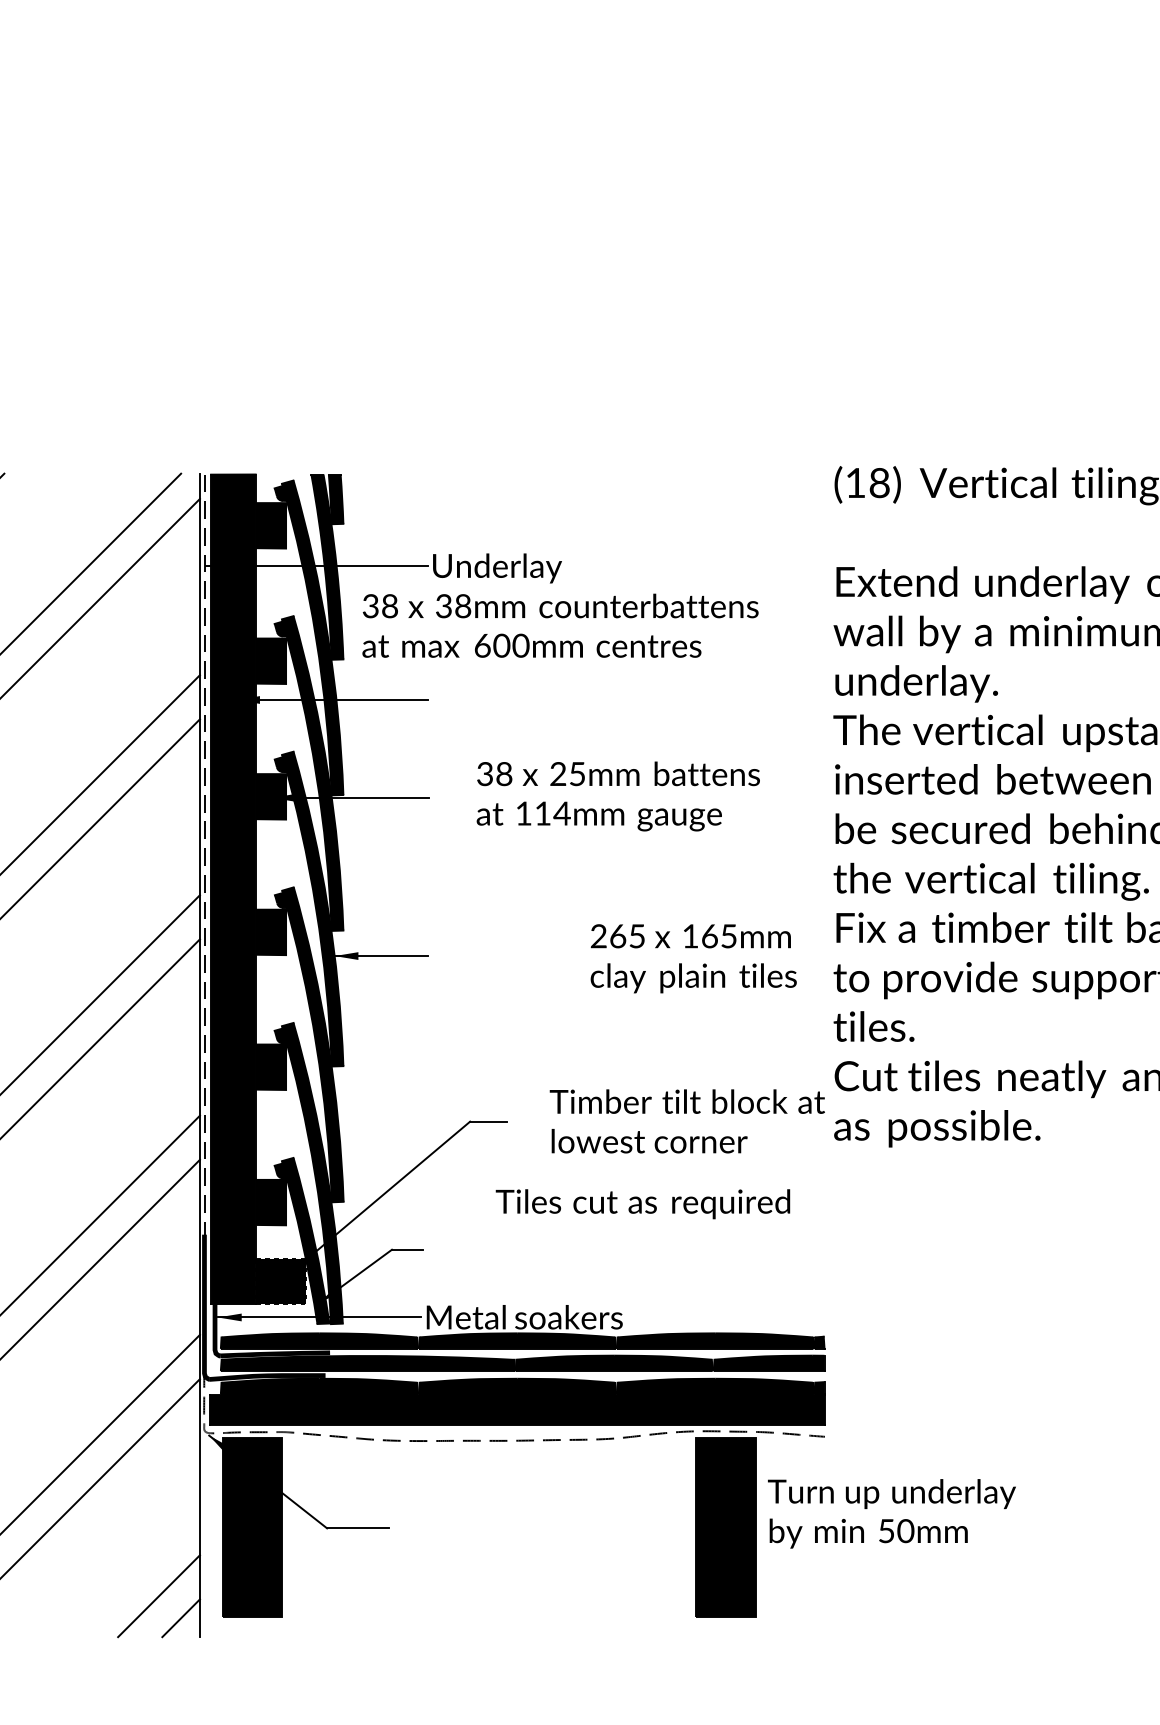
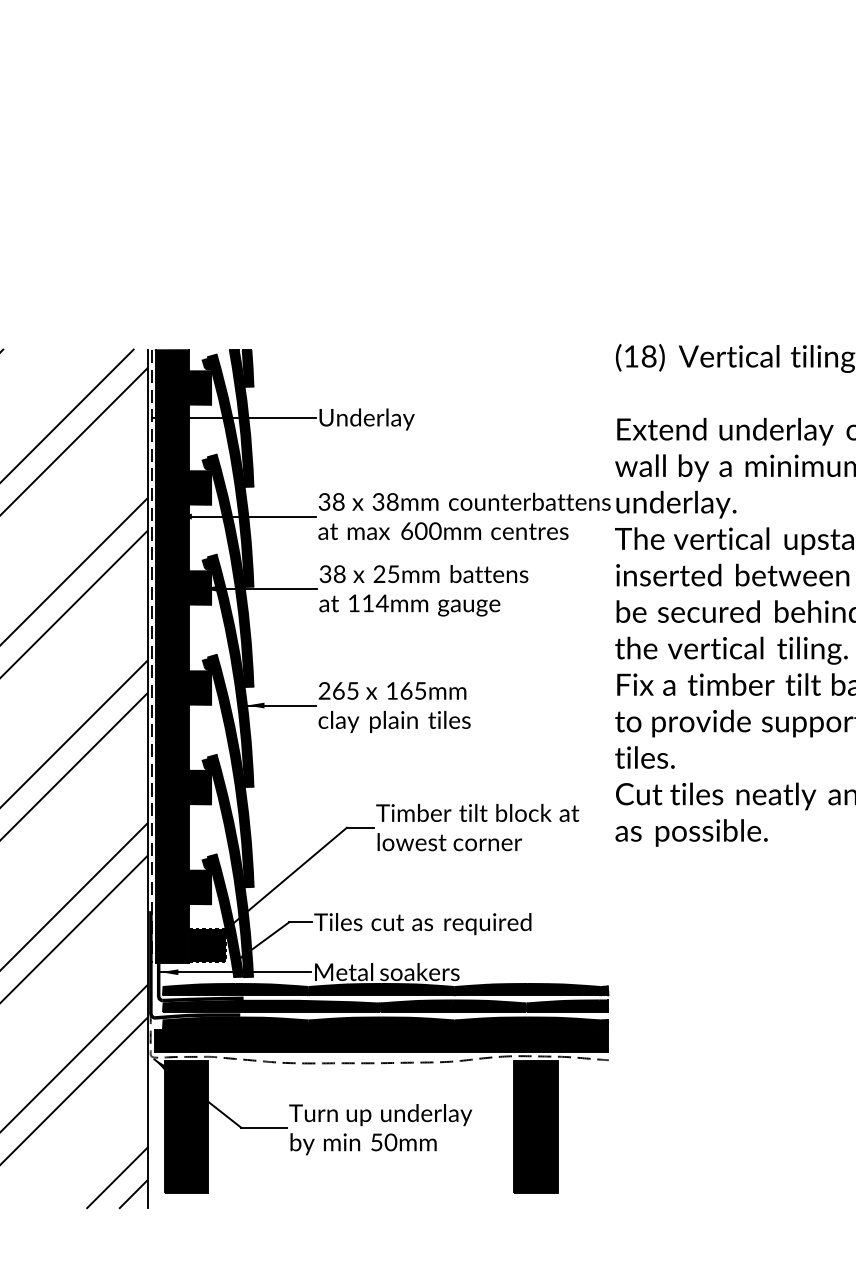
text: (560, 625) -> (464, 516), moved
text: (617, 796) -> (423, 590), moved
text: (693, 958) -> (394, 707), moved
text: (686, 1121) -> (477, 827), moved
text: (642, 1204) -> (422, 924), moved
text: (891, 1513) -> (380, 1129), moved

